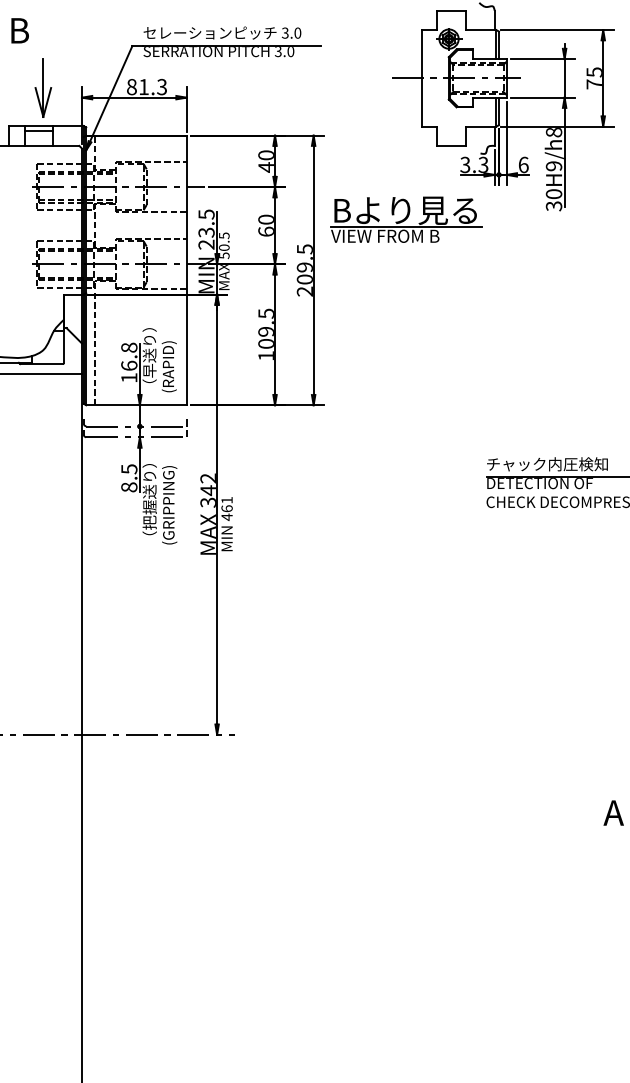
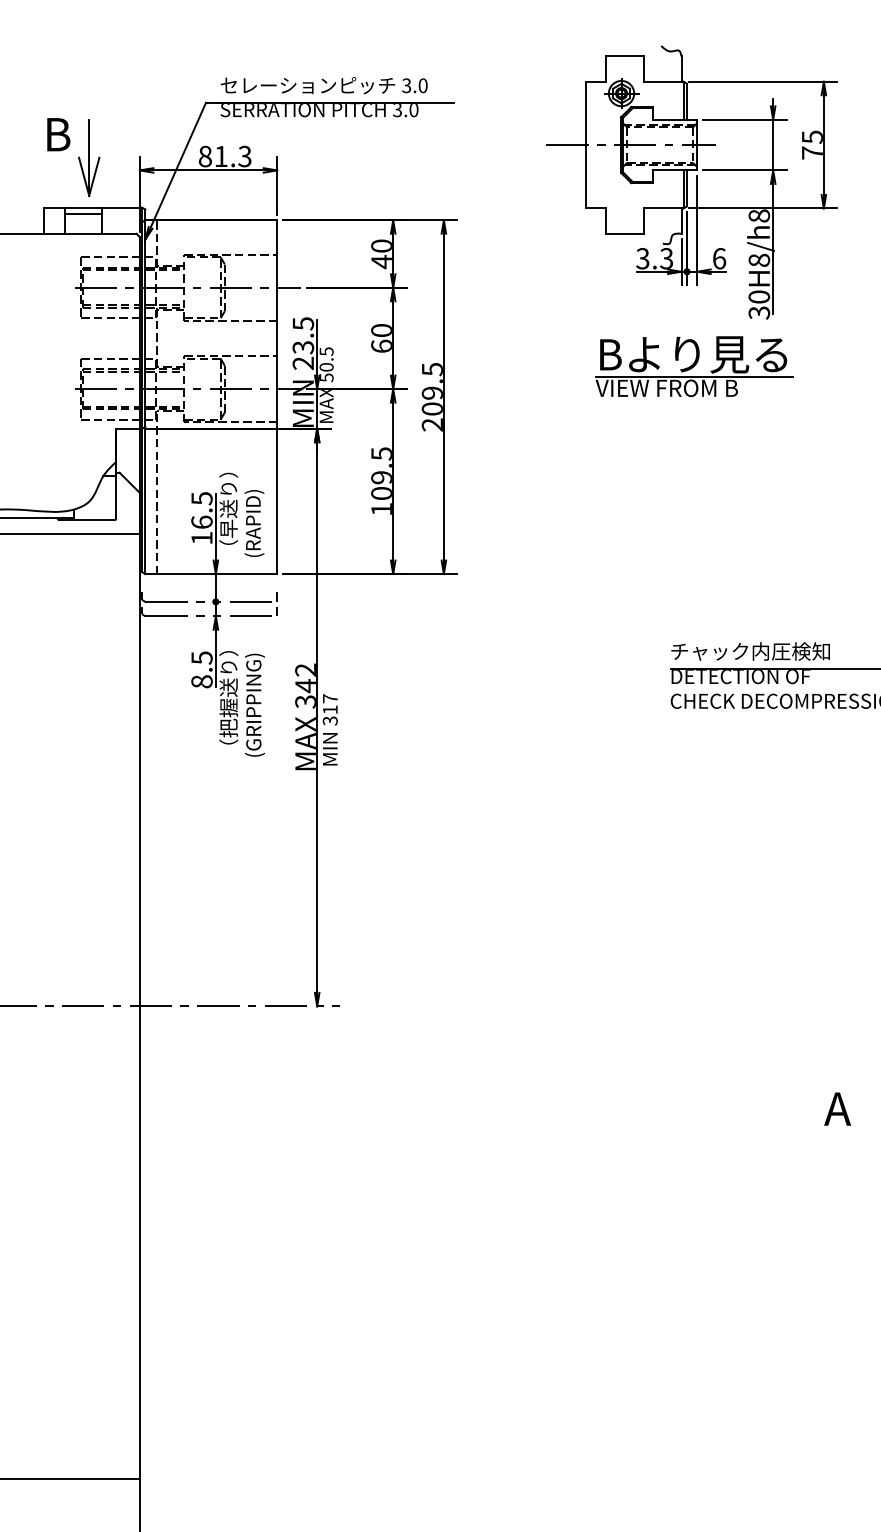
text: (19, 30) -> (58, 134), moved
text: (554, 165) -> (759, 259), 30H9/h8 -> 30H8/h8
part: (406, 219) -> (694, 366), moved
text: (128, 347) -> (201, 498), 16.8 -> 16.5
text: (226, 508) -> (329, 709), 461 -> 317

